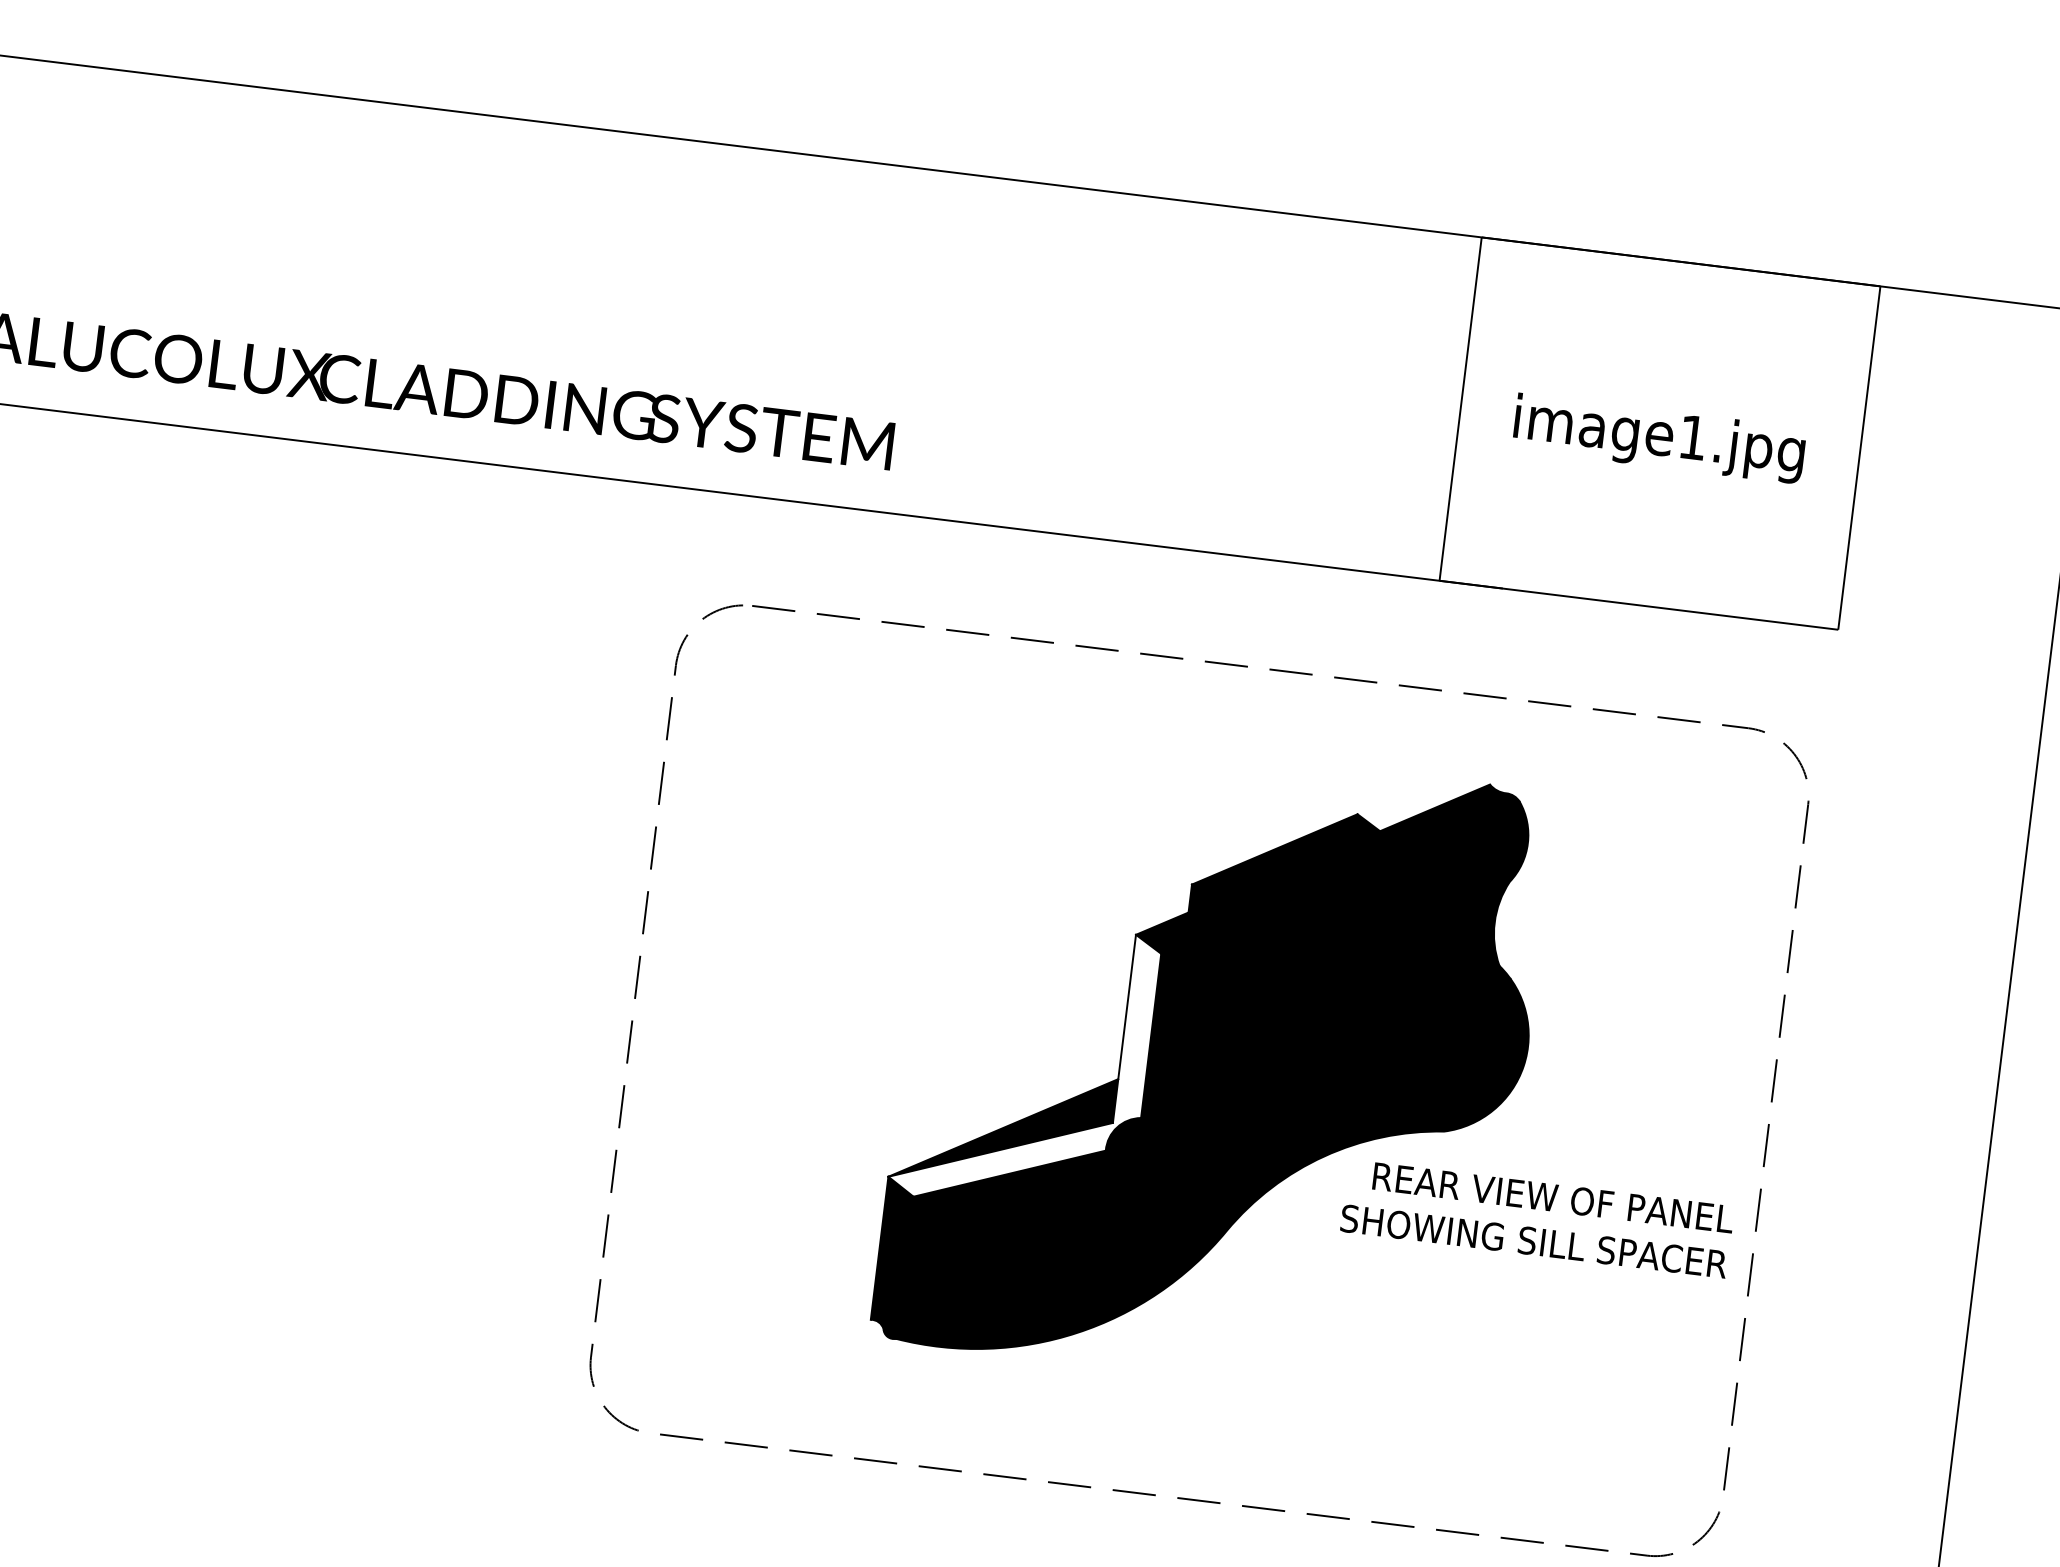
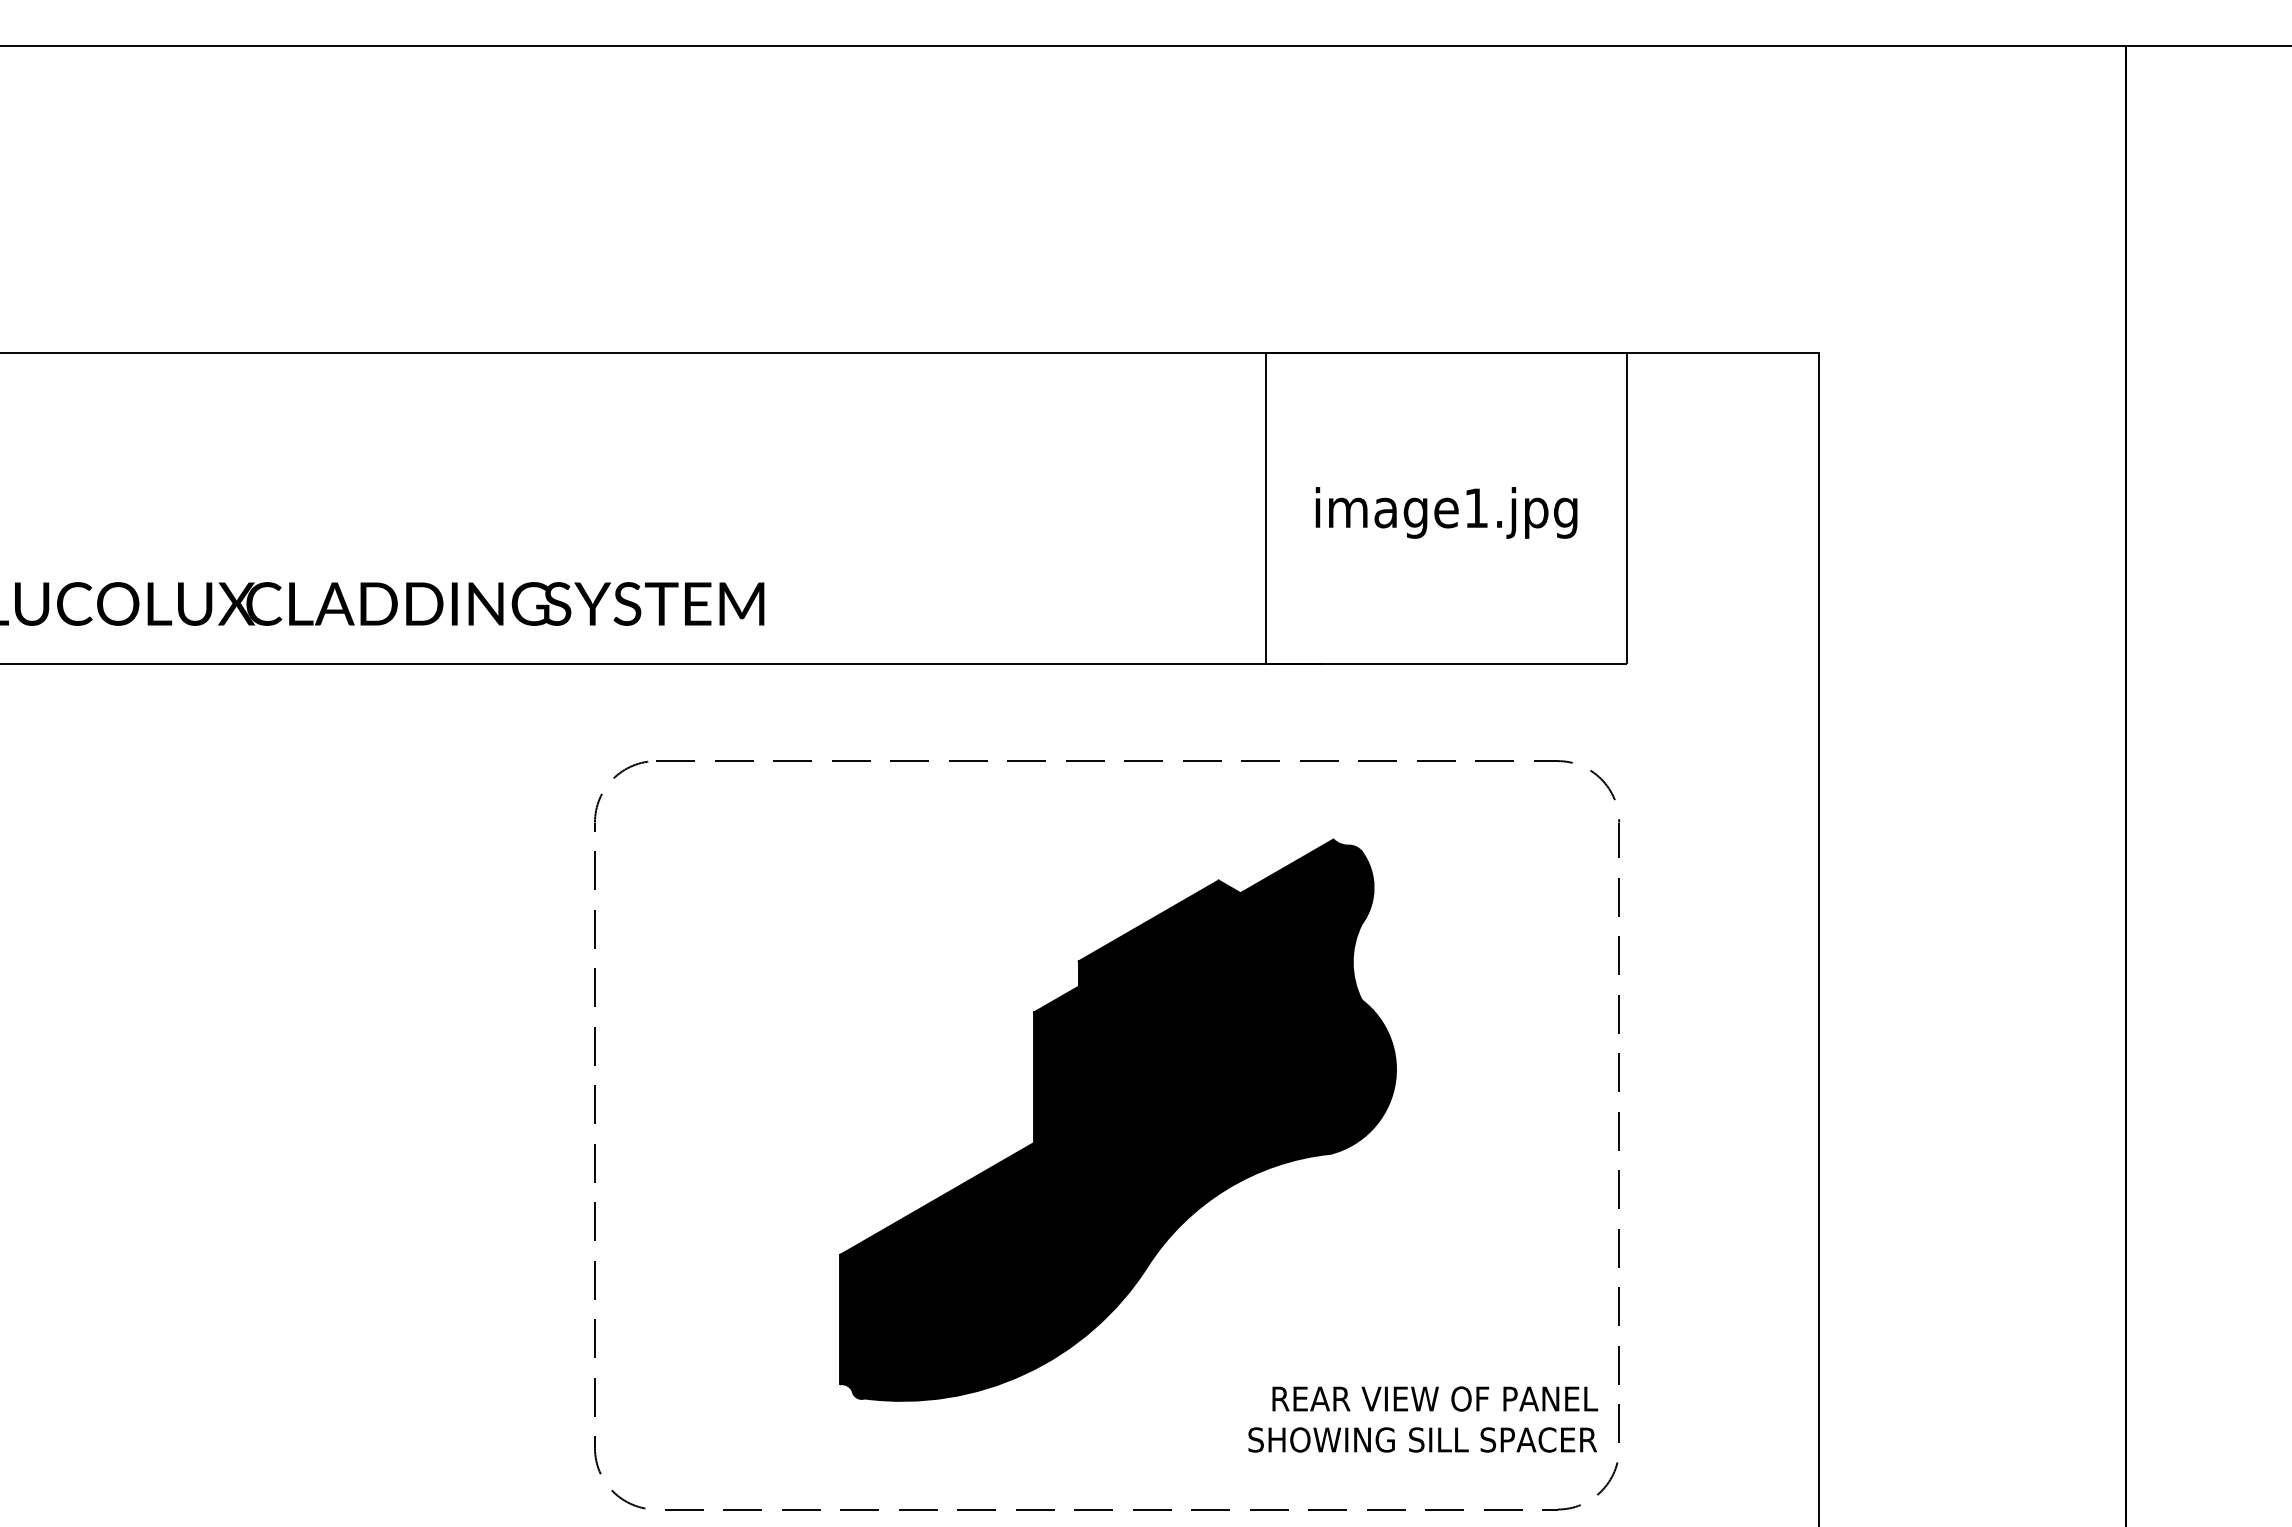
fill: (1024, 1065) -> (949, 1140), added
text: (1536, 1218) -> (1422, 1419), moved

